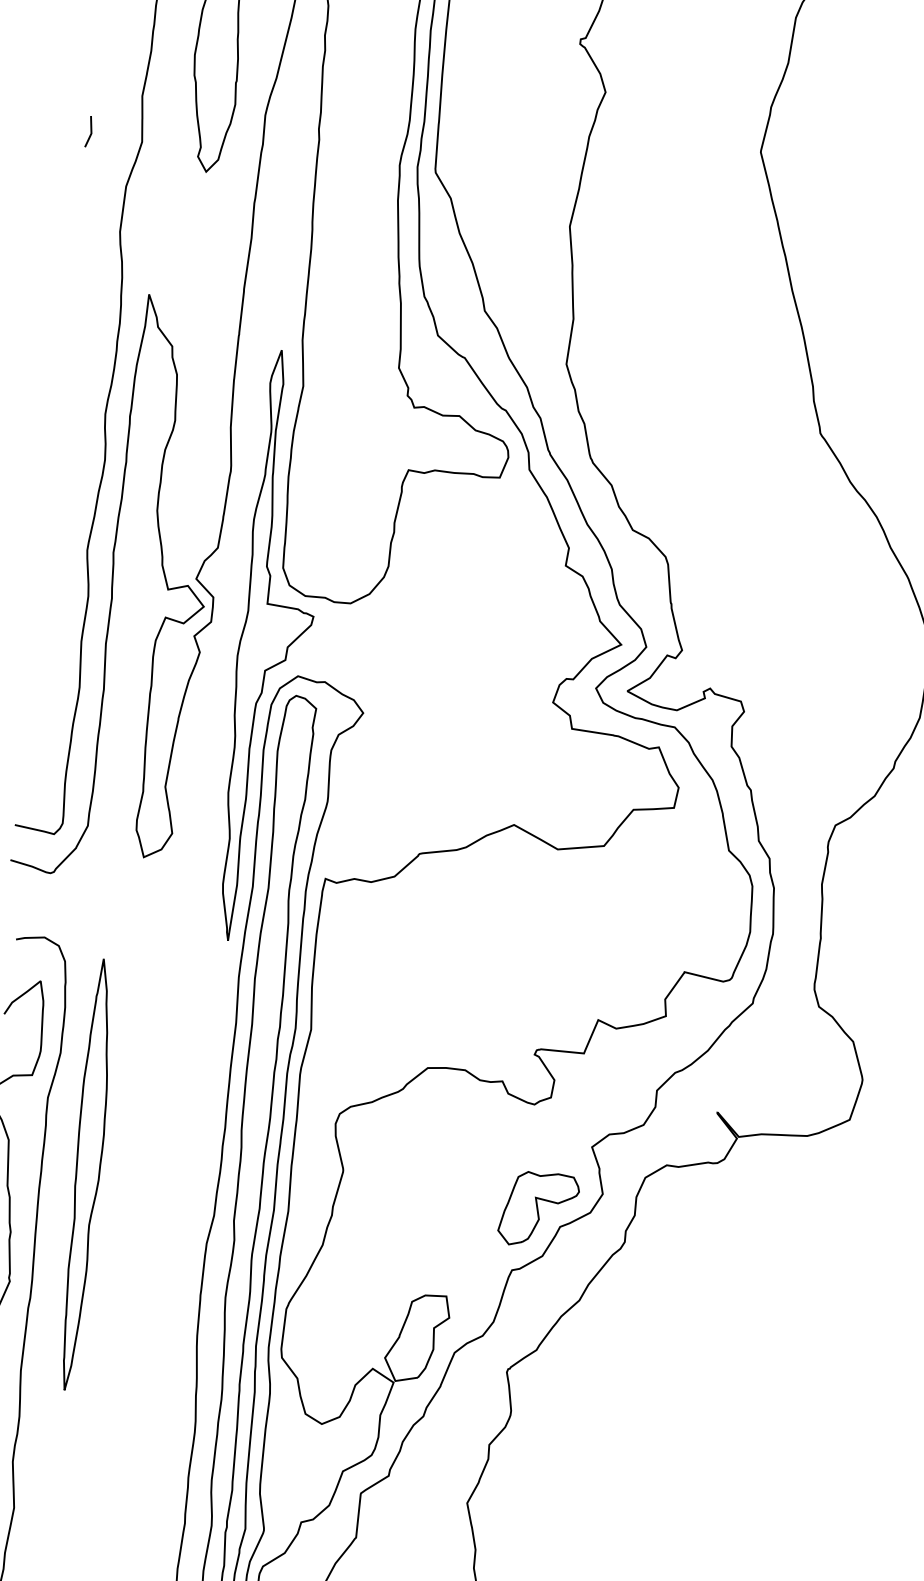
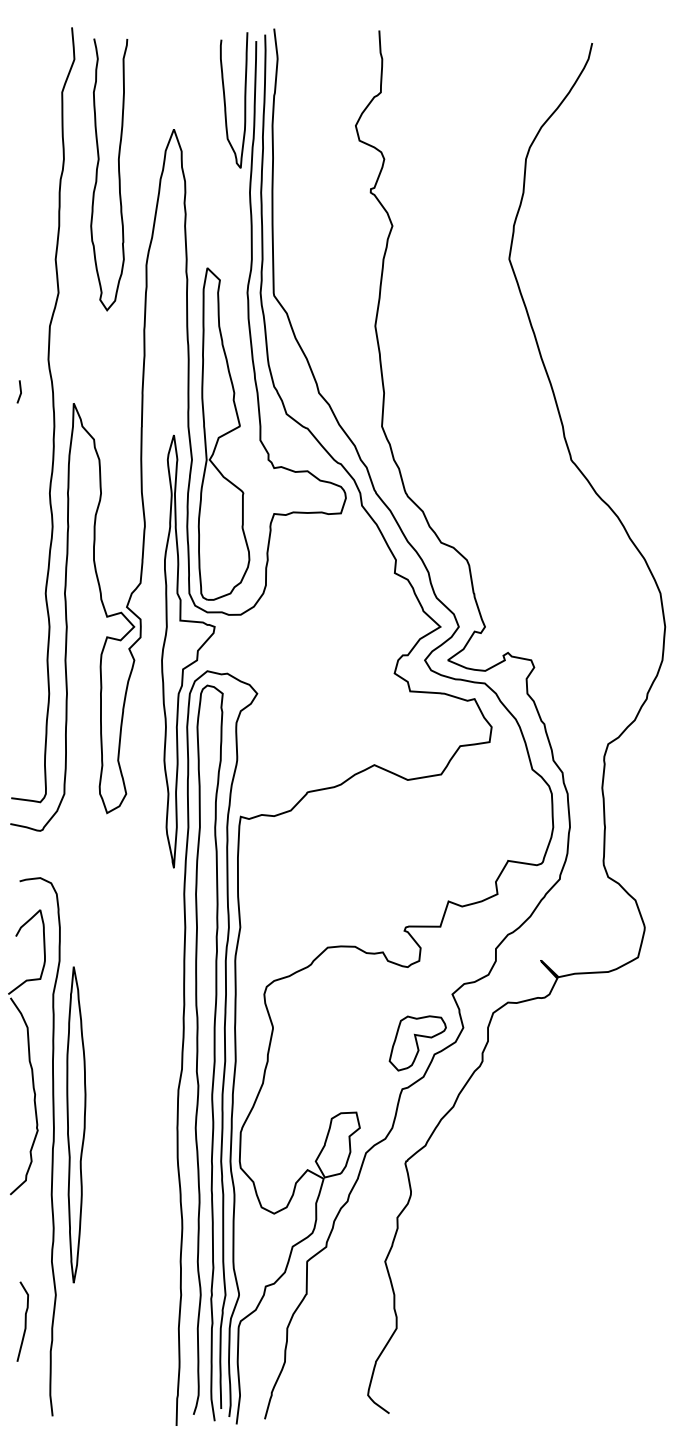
line: (90, 131) -> (20, 391), moved
part: (349, 354) -> (223, 433), added
part: (87, 1174) -> (76, 1124), moved

